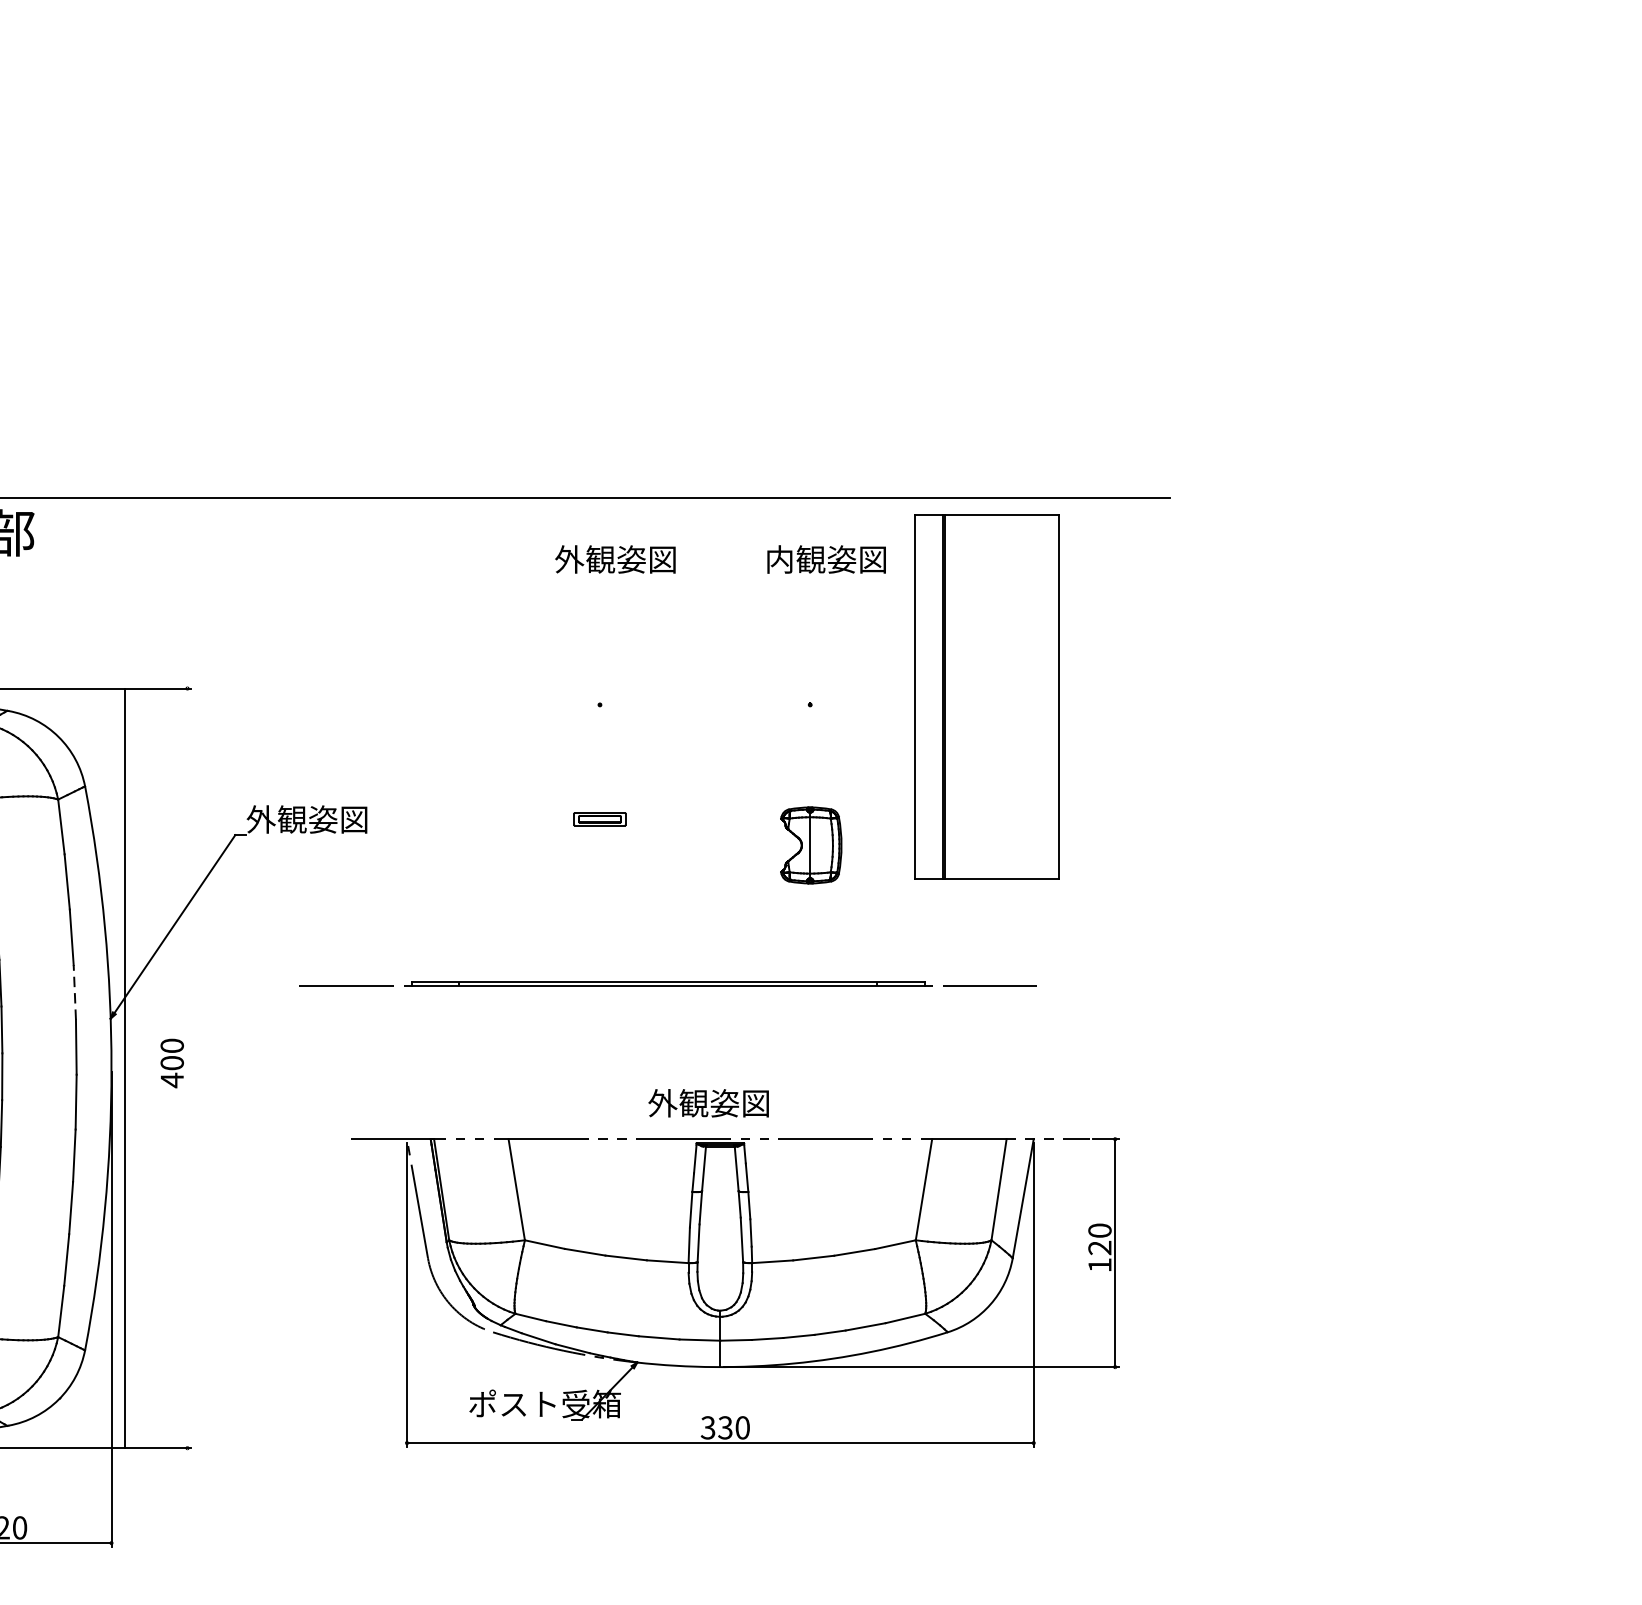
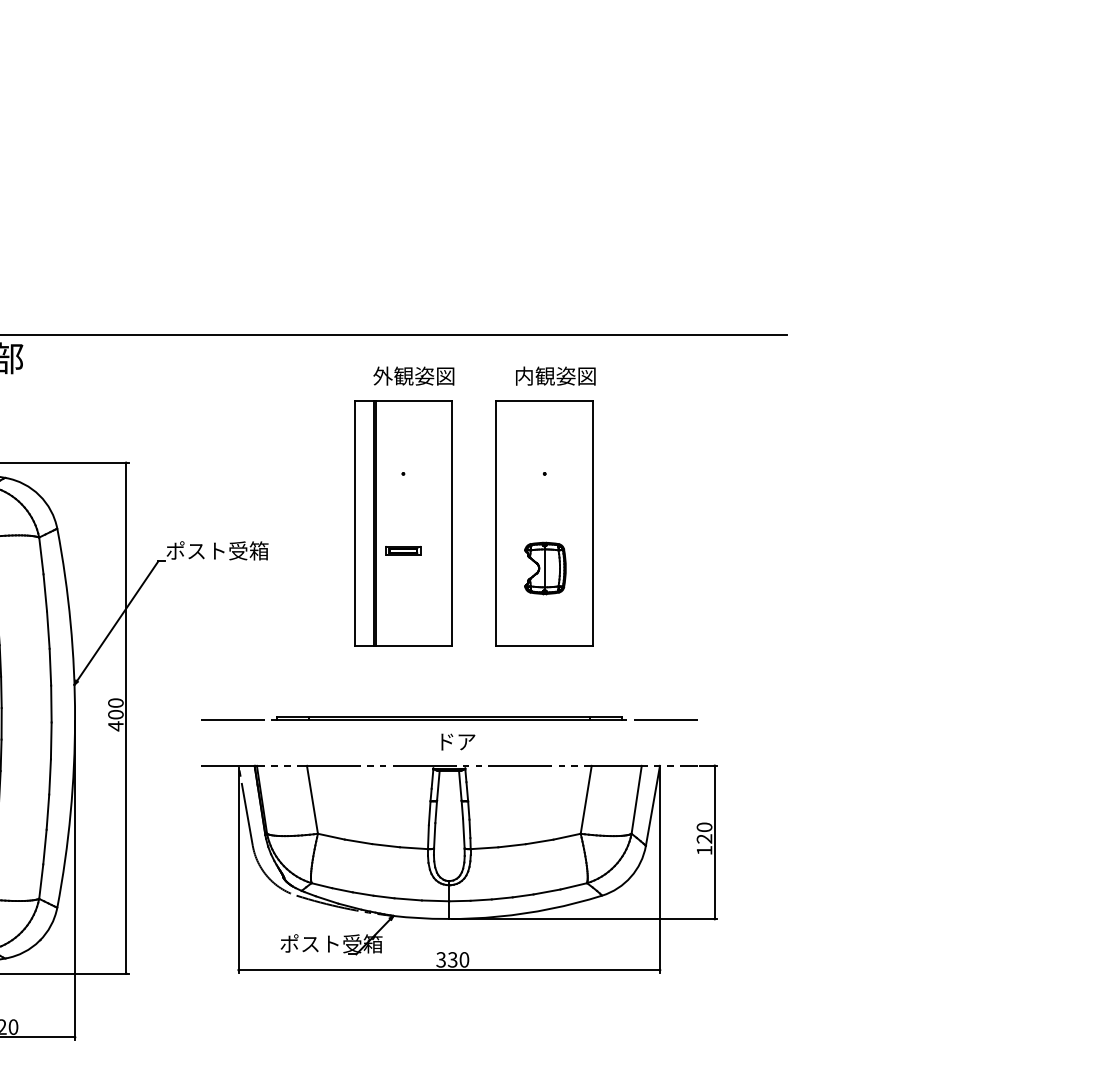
part: (986, 696) -> (403, 523), moved
part: (809, 778) -> (544, 523), added
text: (323, 818) -> (217, 550), 外観姿図 -> ポスト受箱
line: (668, 982) -> (449, 717), moved
line: (74, 991) -> (50, 666), dashed -> solid
line: (125, 1067) -> (126, 717), moved
text: (708, 1102) -> (476, 741), 外観姿図 -> ドア
part: (735, 1291) -> (459, 868), moved

